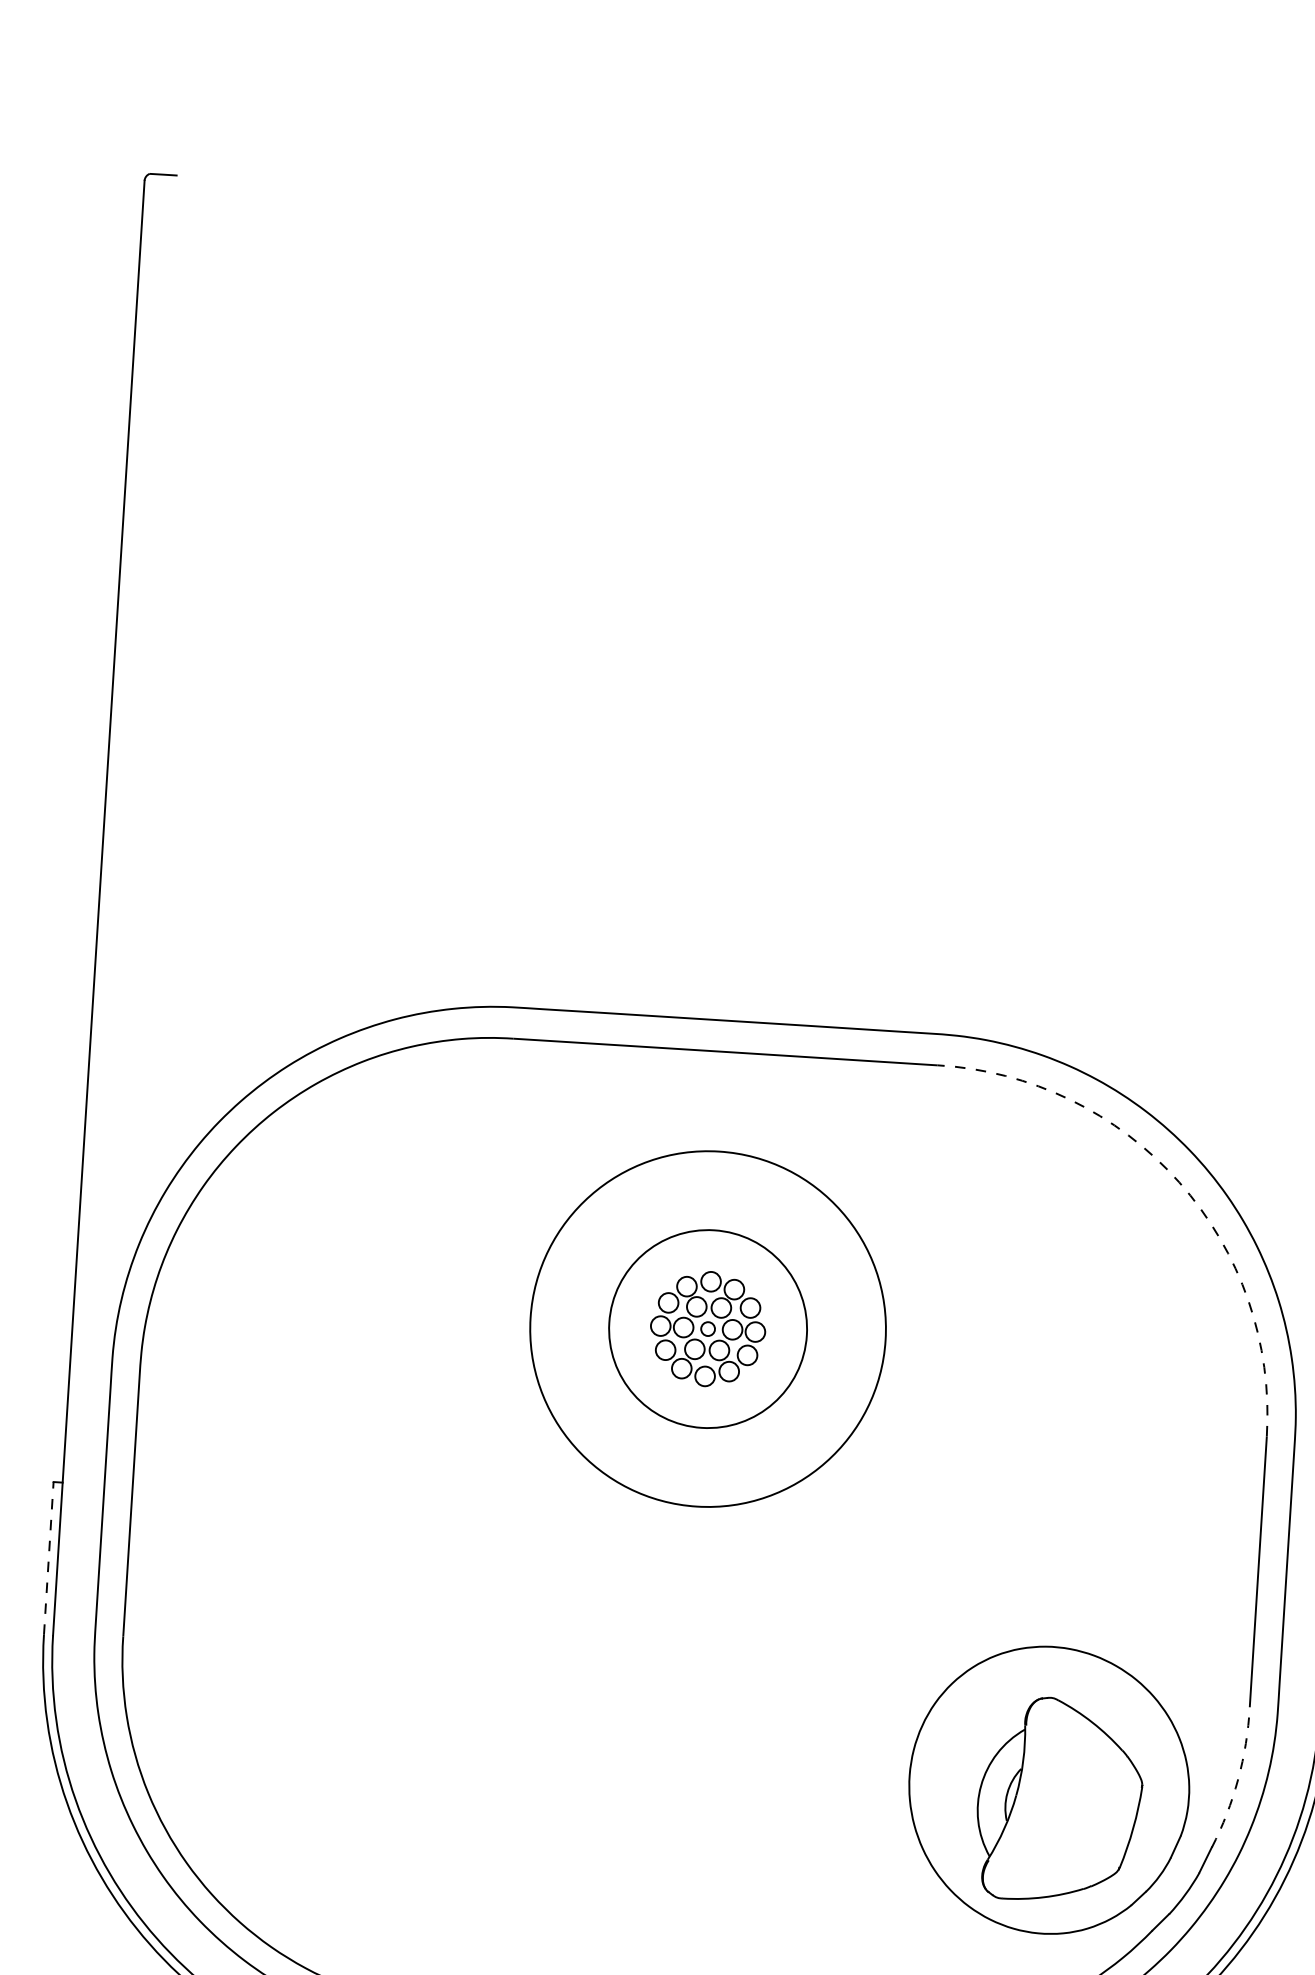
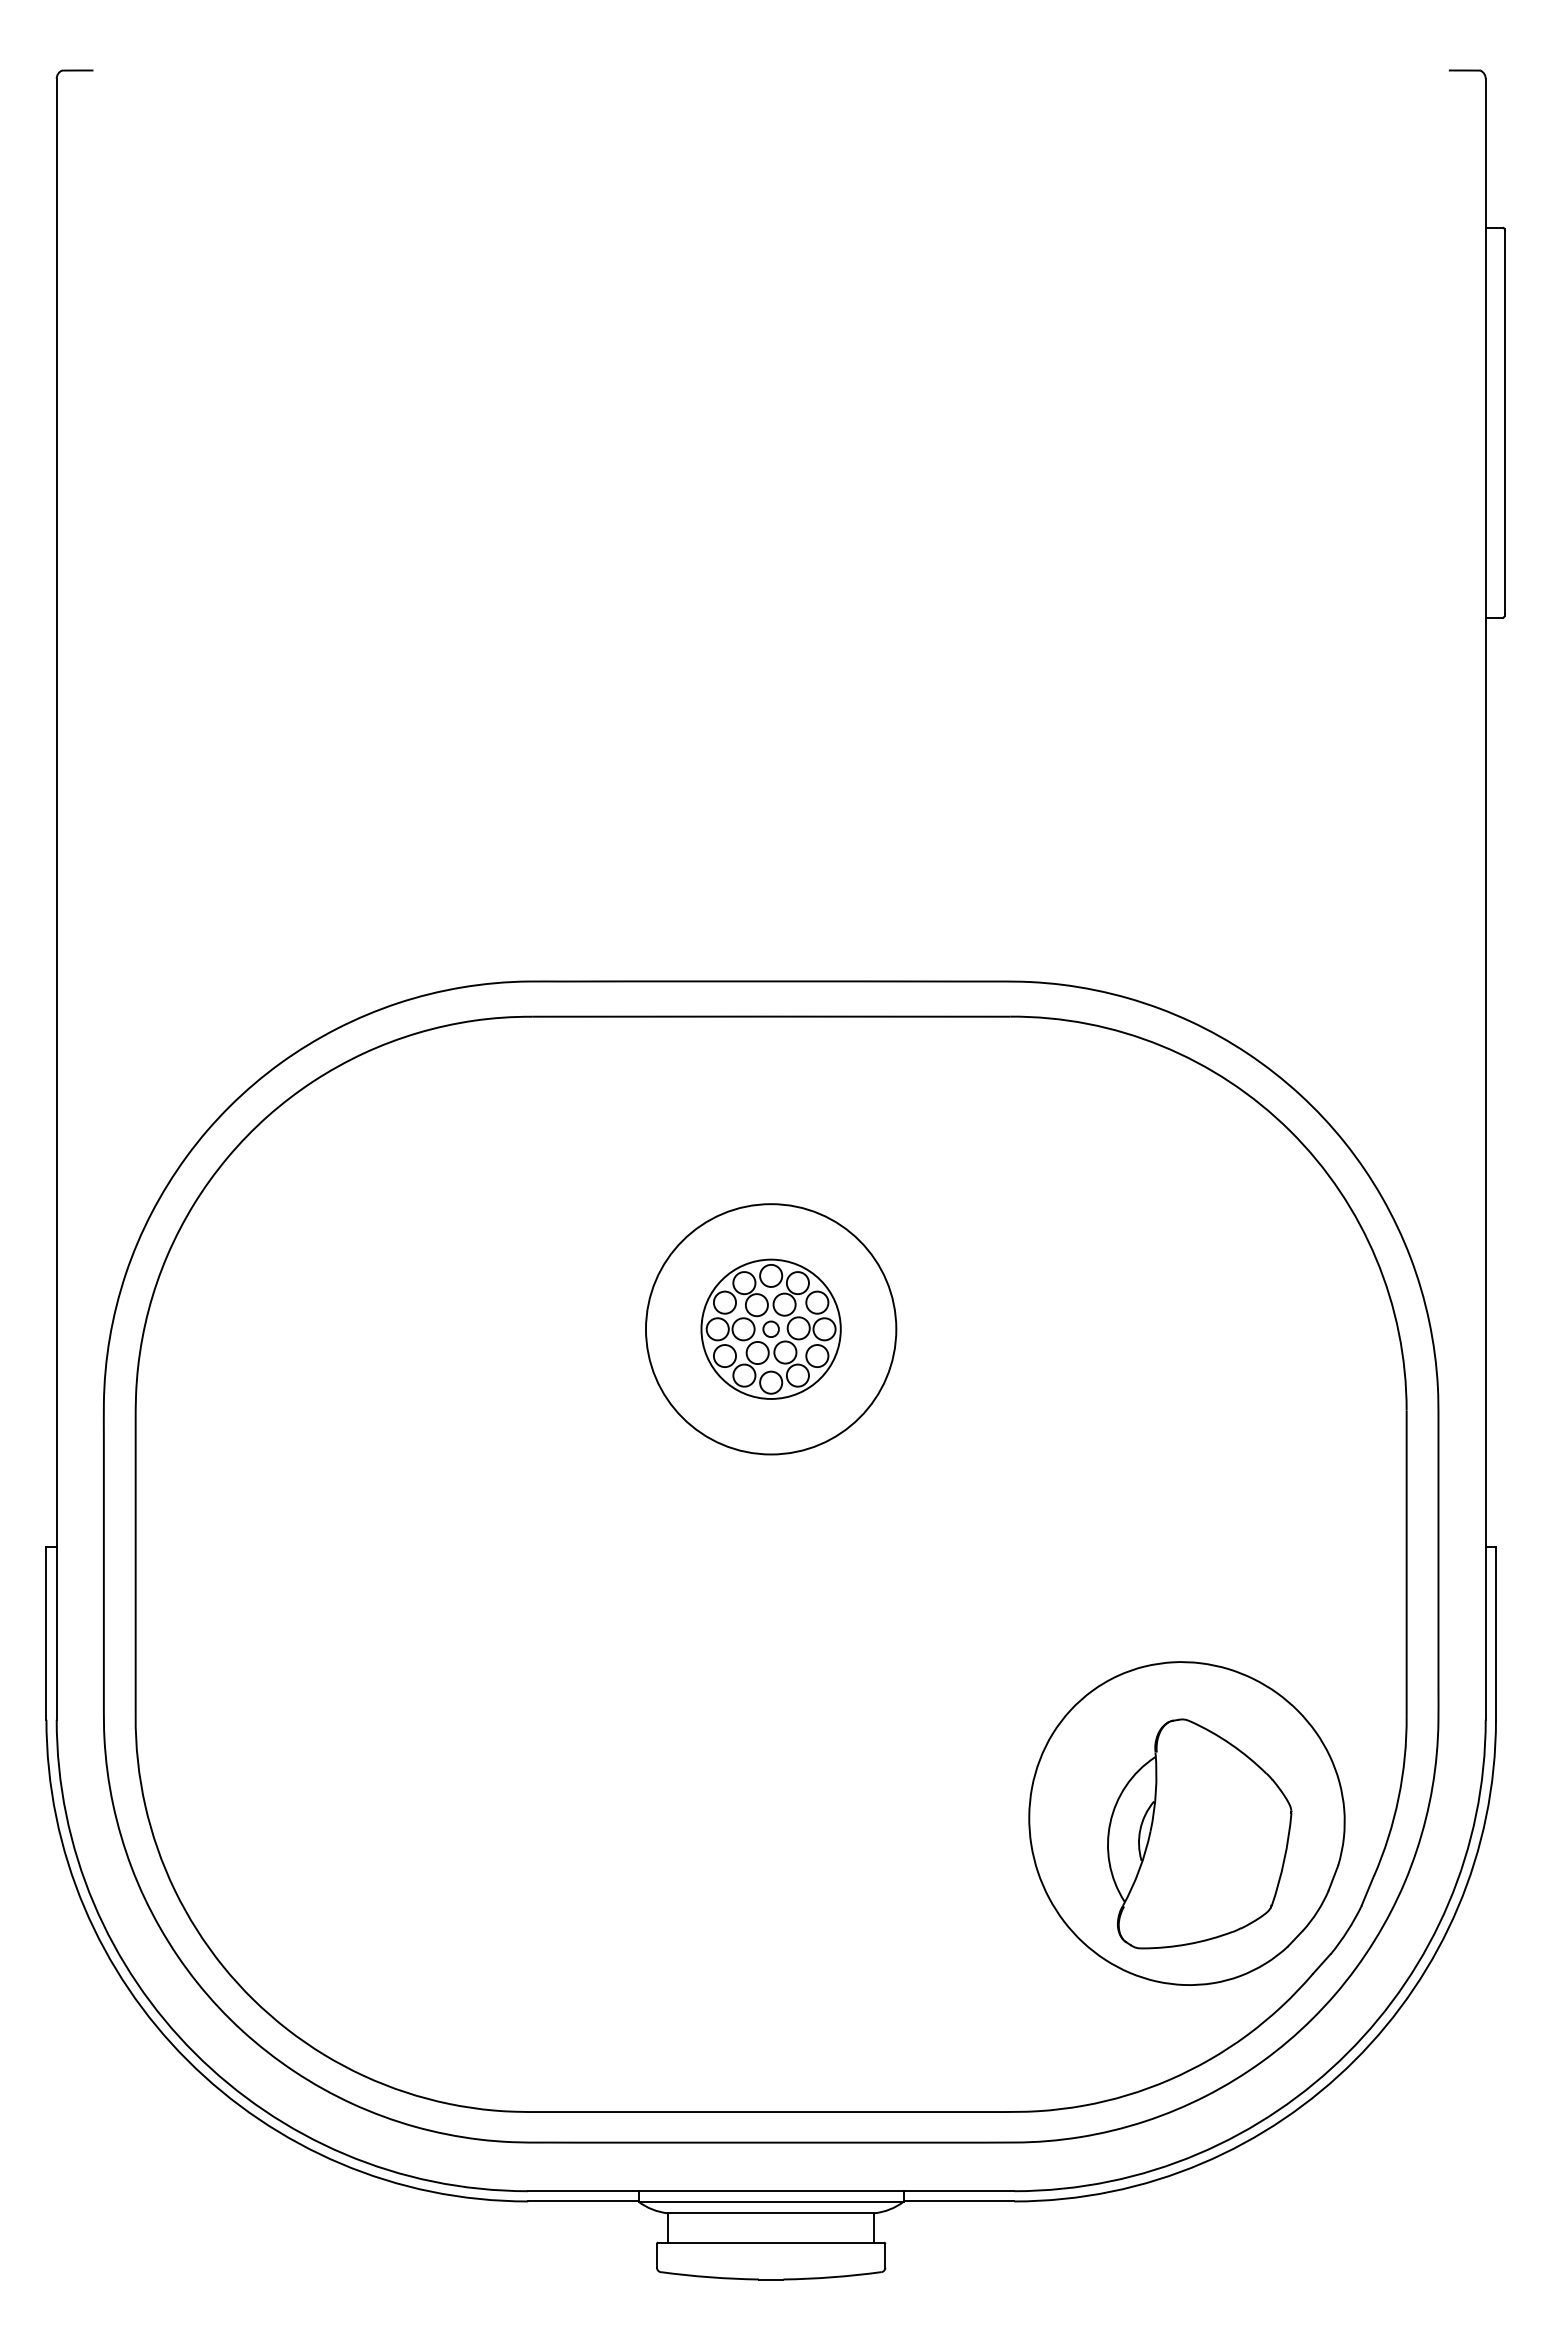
arc: (1179, 1182) -> (1290, 1131), dashed -> solid
circle: (707, 1328) -> (770, 1328), size x0.62
circle: (708, 1329) -> (771, 1329), size x0.62
line: (48, 1558) -> (46, 1633), dashed -> solid
arc: (1238, 1779) -> (1398, 1797), dashed -> solid

